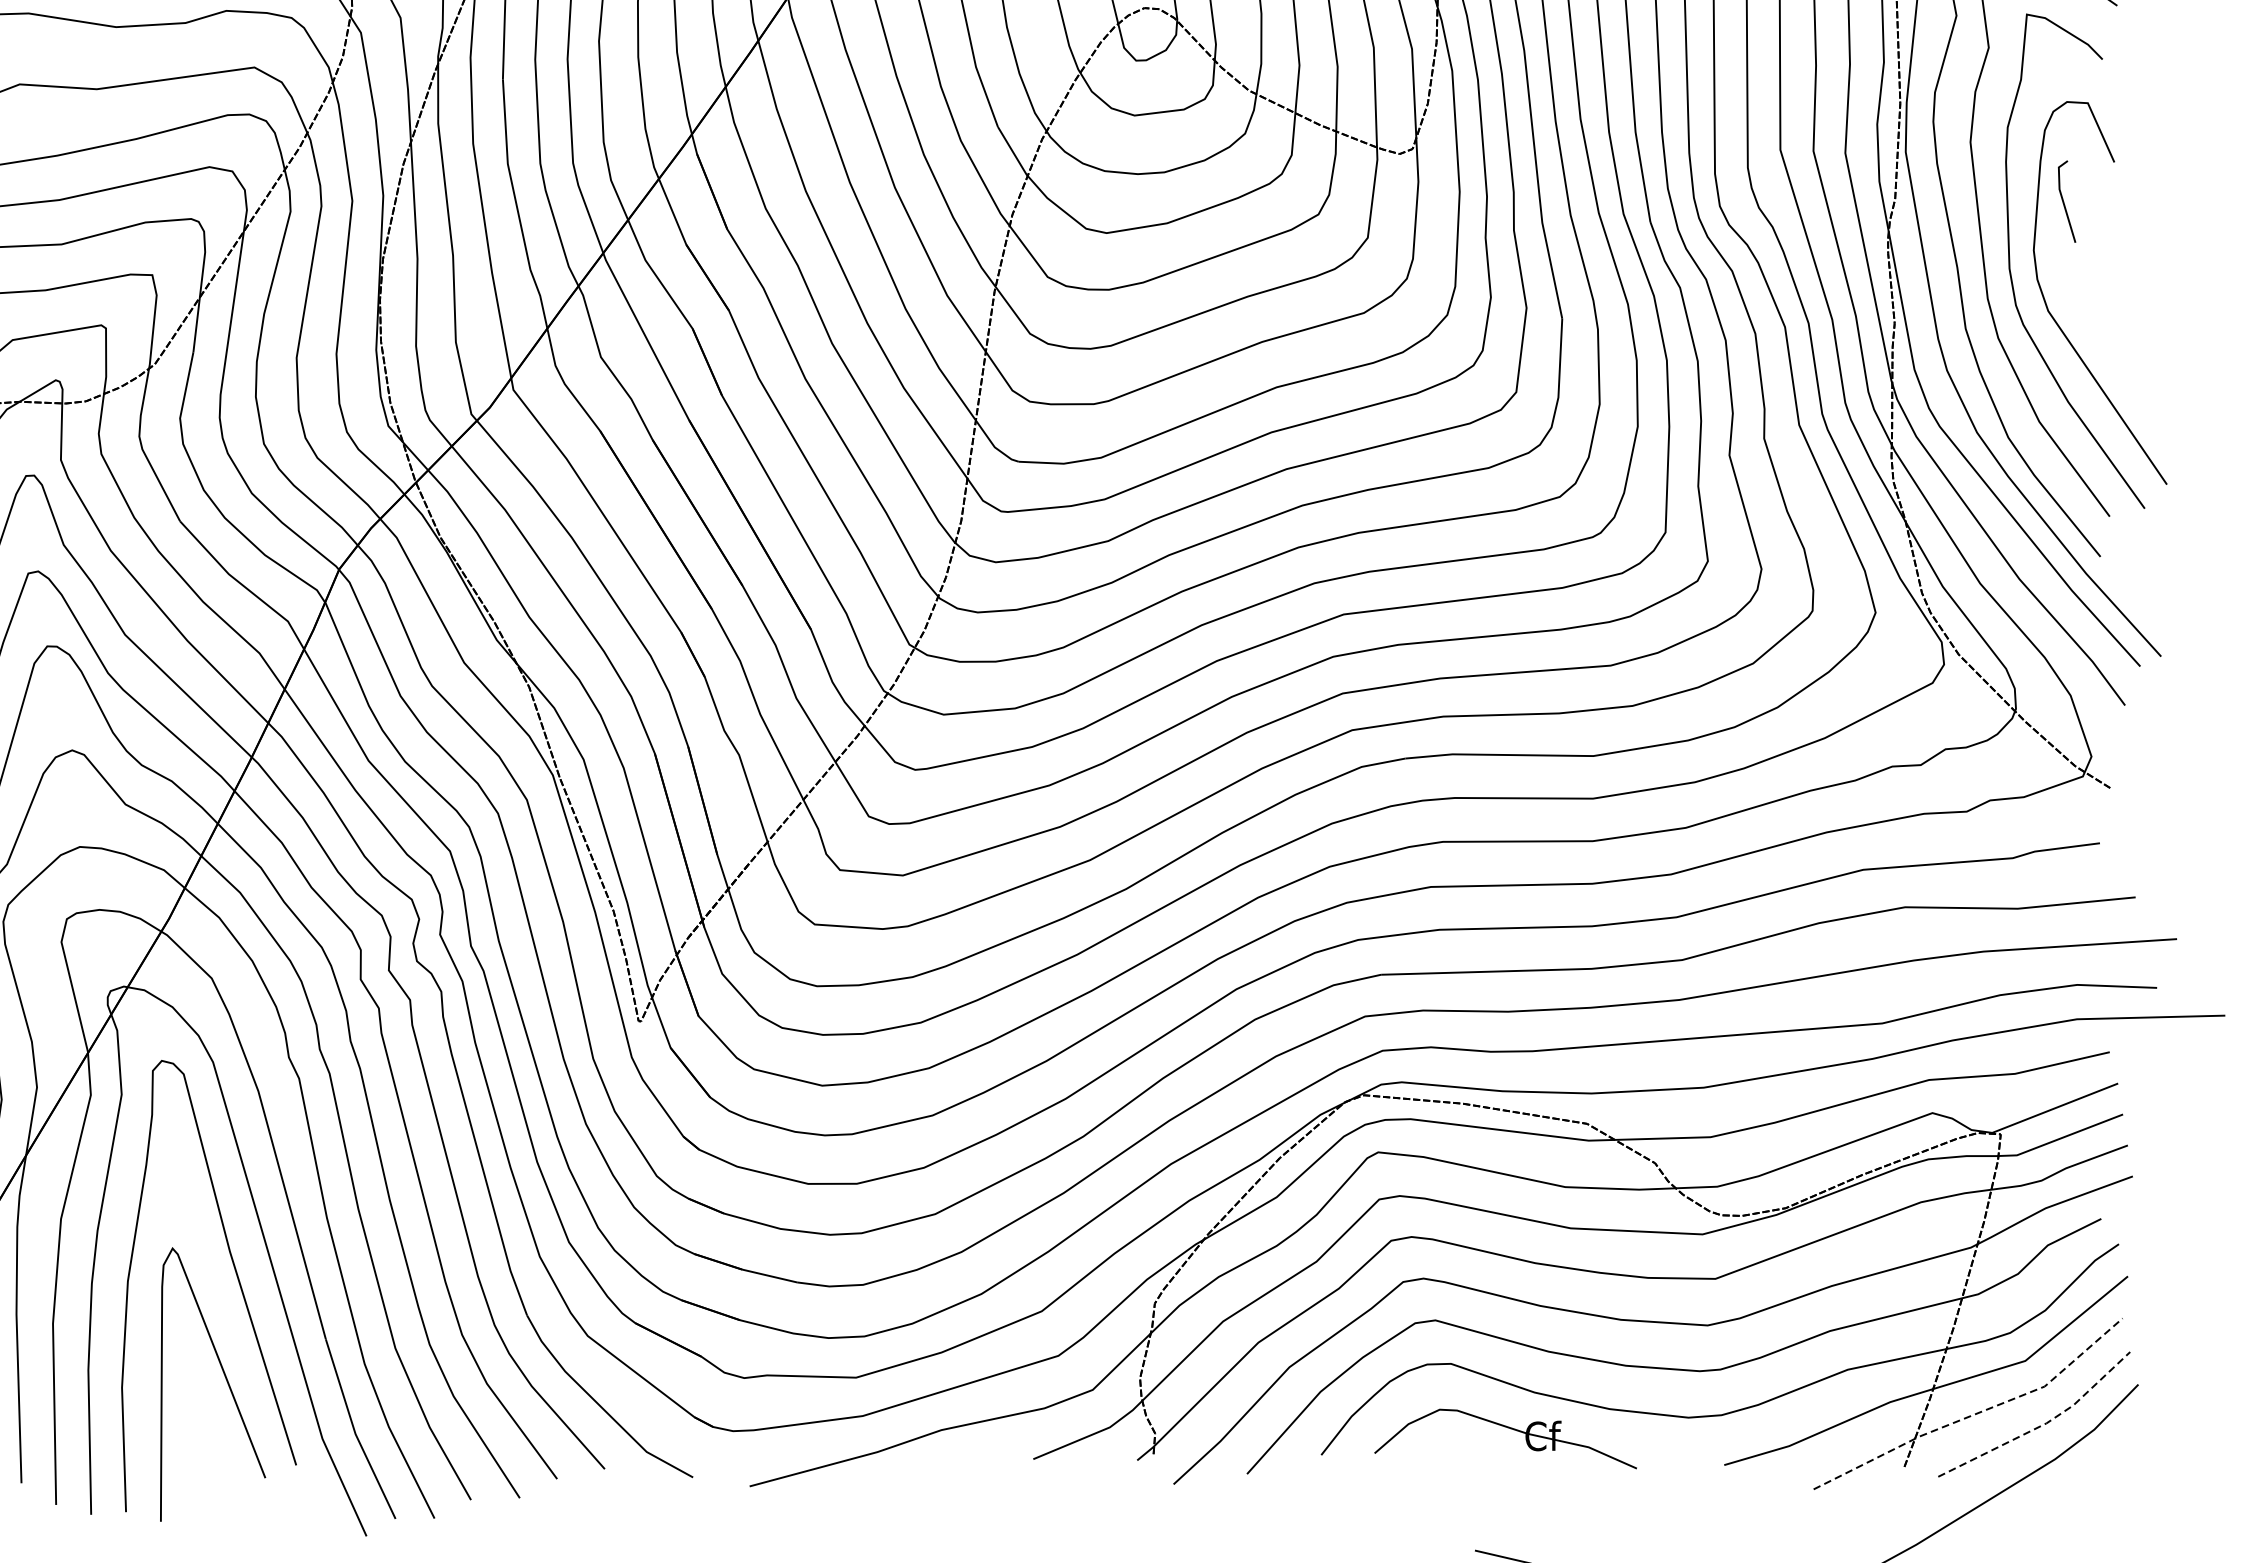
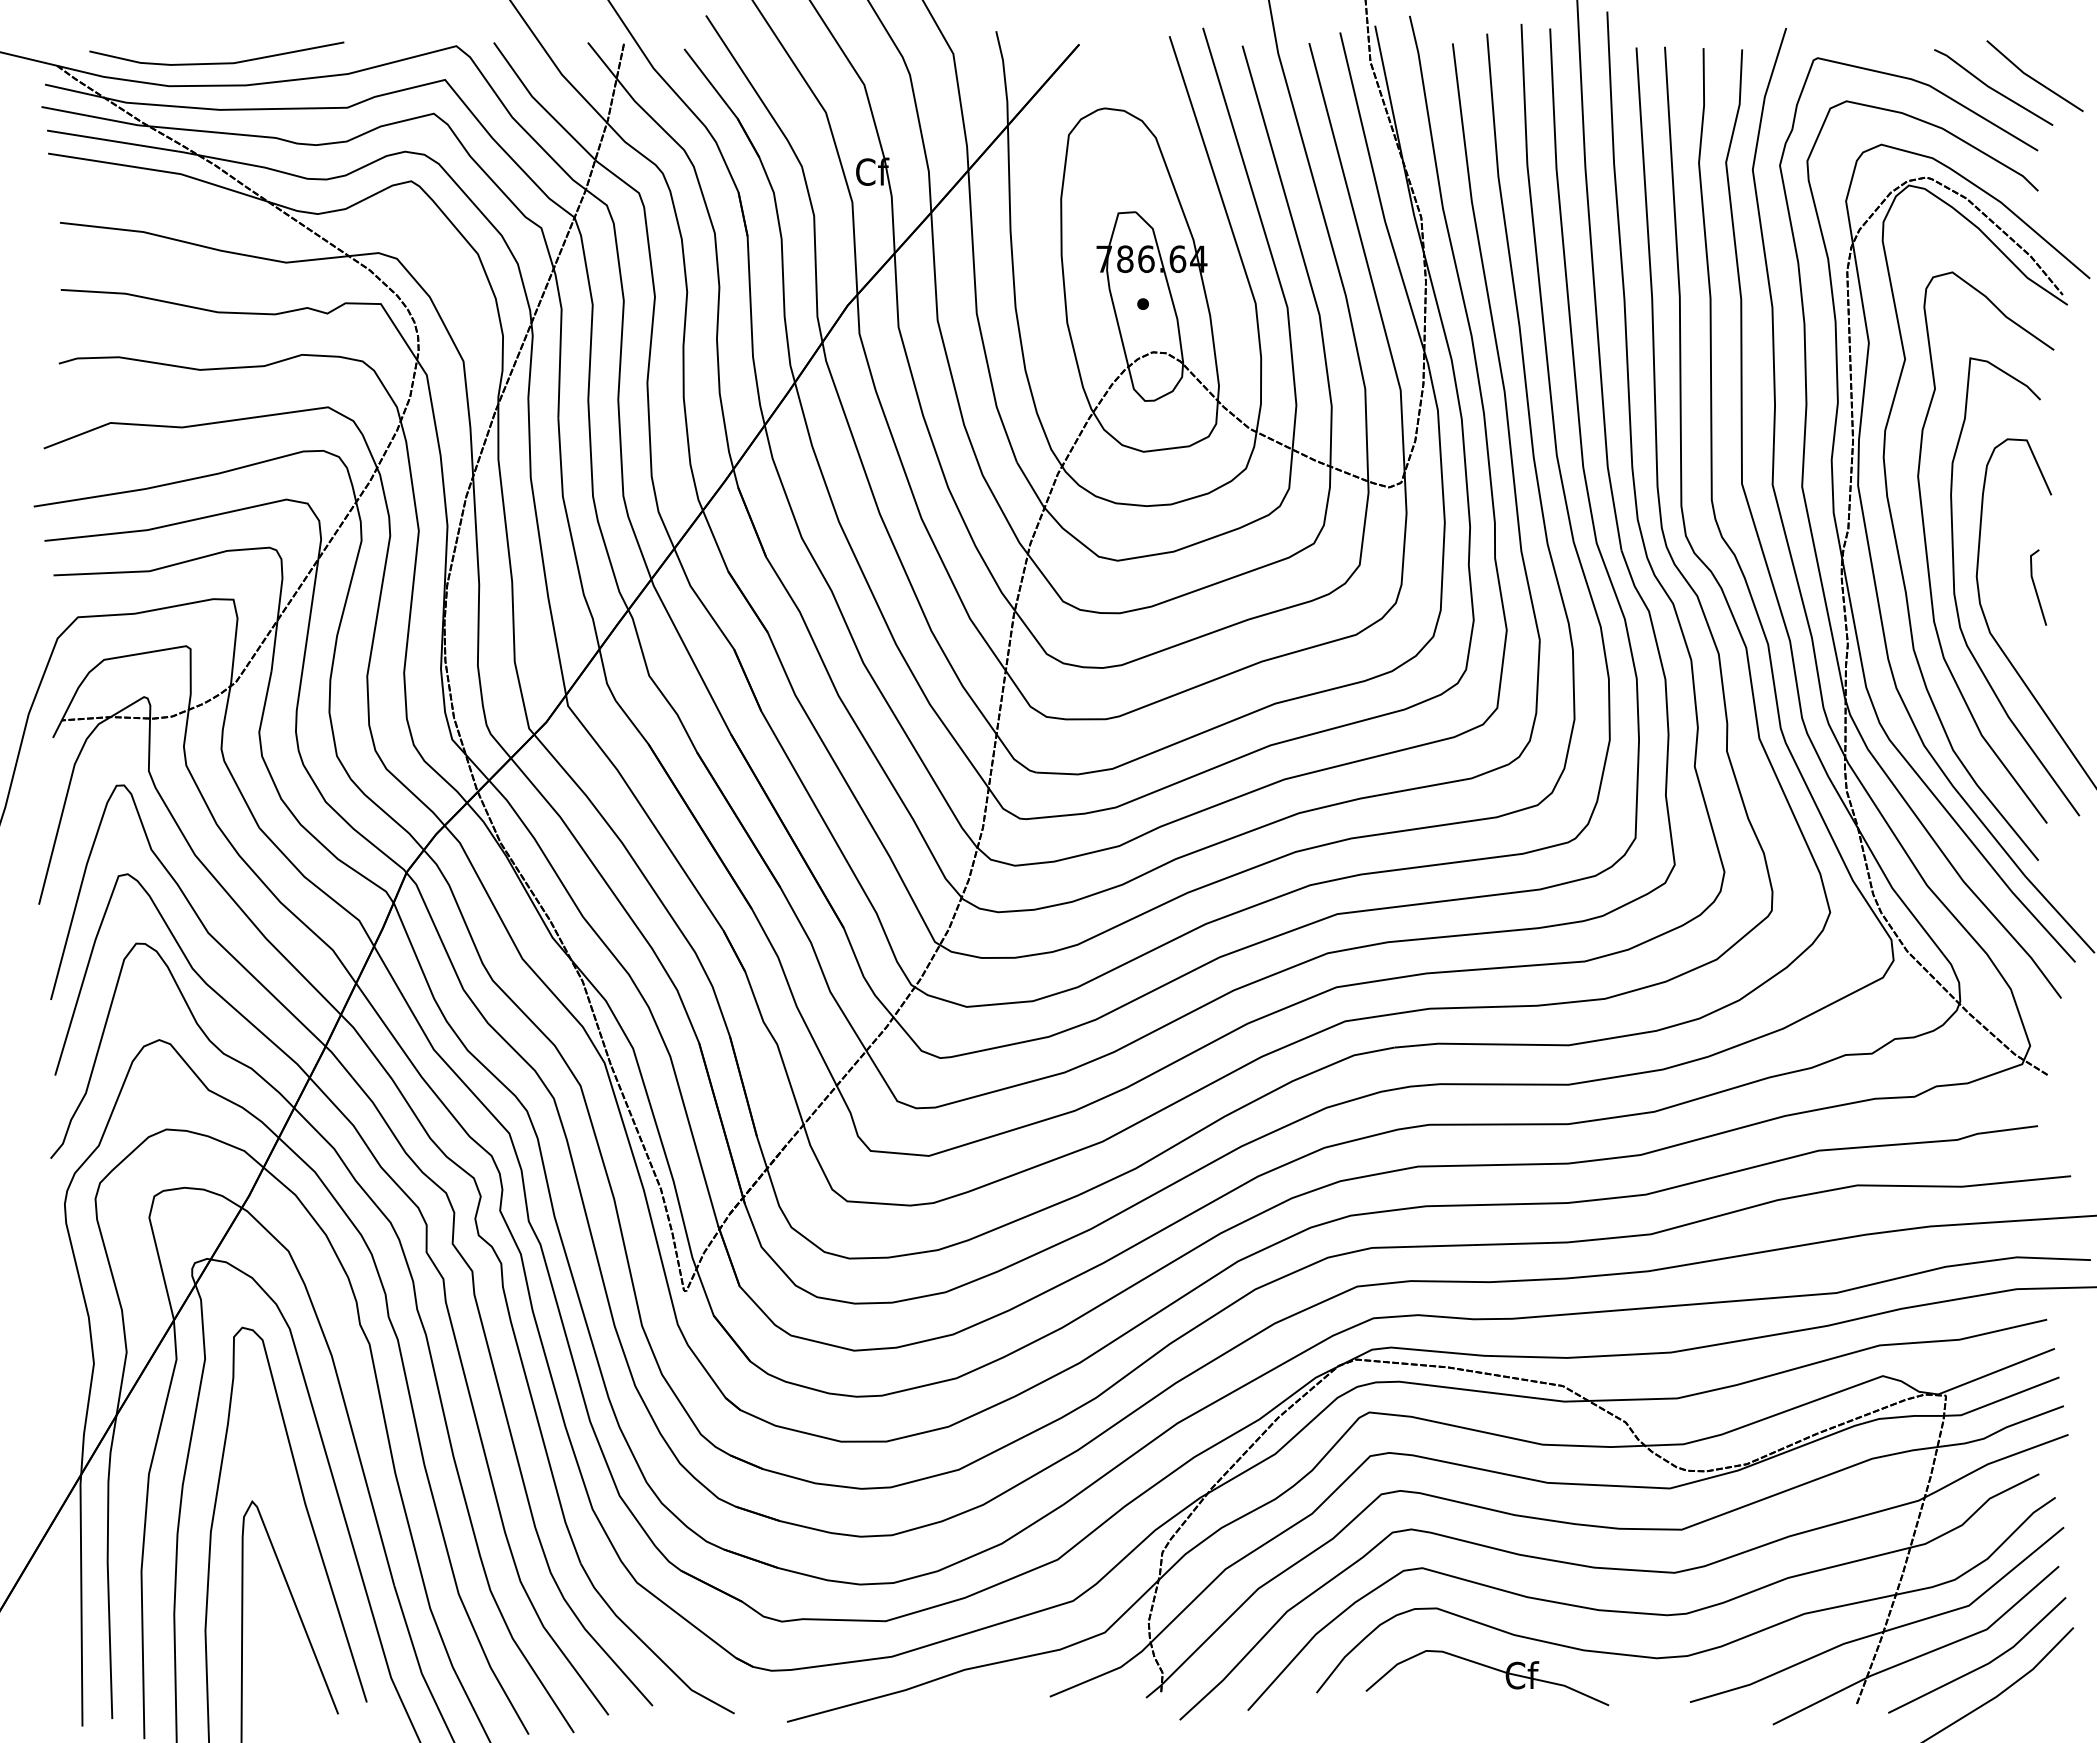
line: (2064, 202) -> (2036, 588), moved
line: (1975, 1414) -> (1922, 1655), dashed -> solid
line: (2043, 1424) -> (1985, 1664), dashed -> solid

